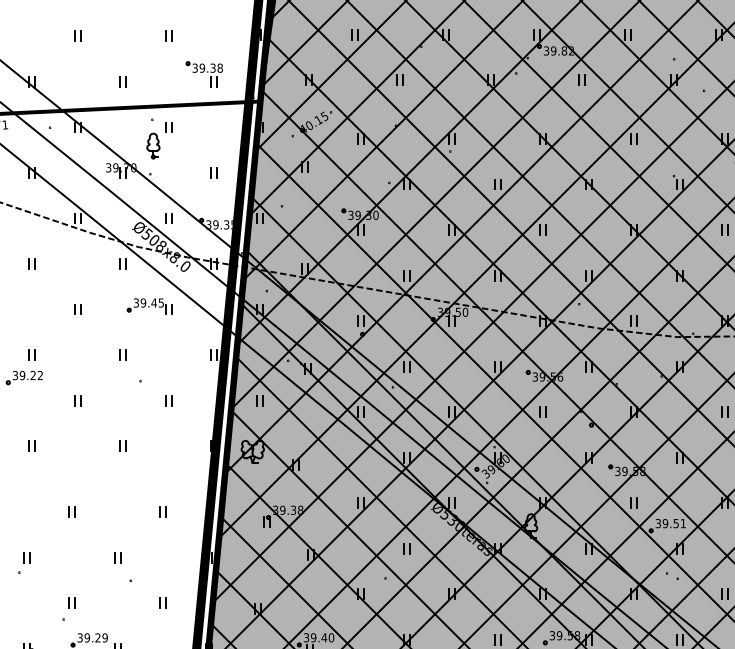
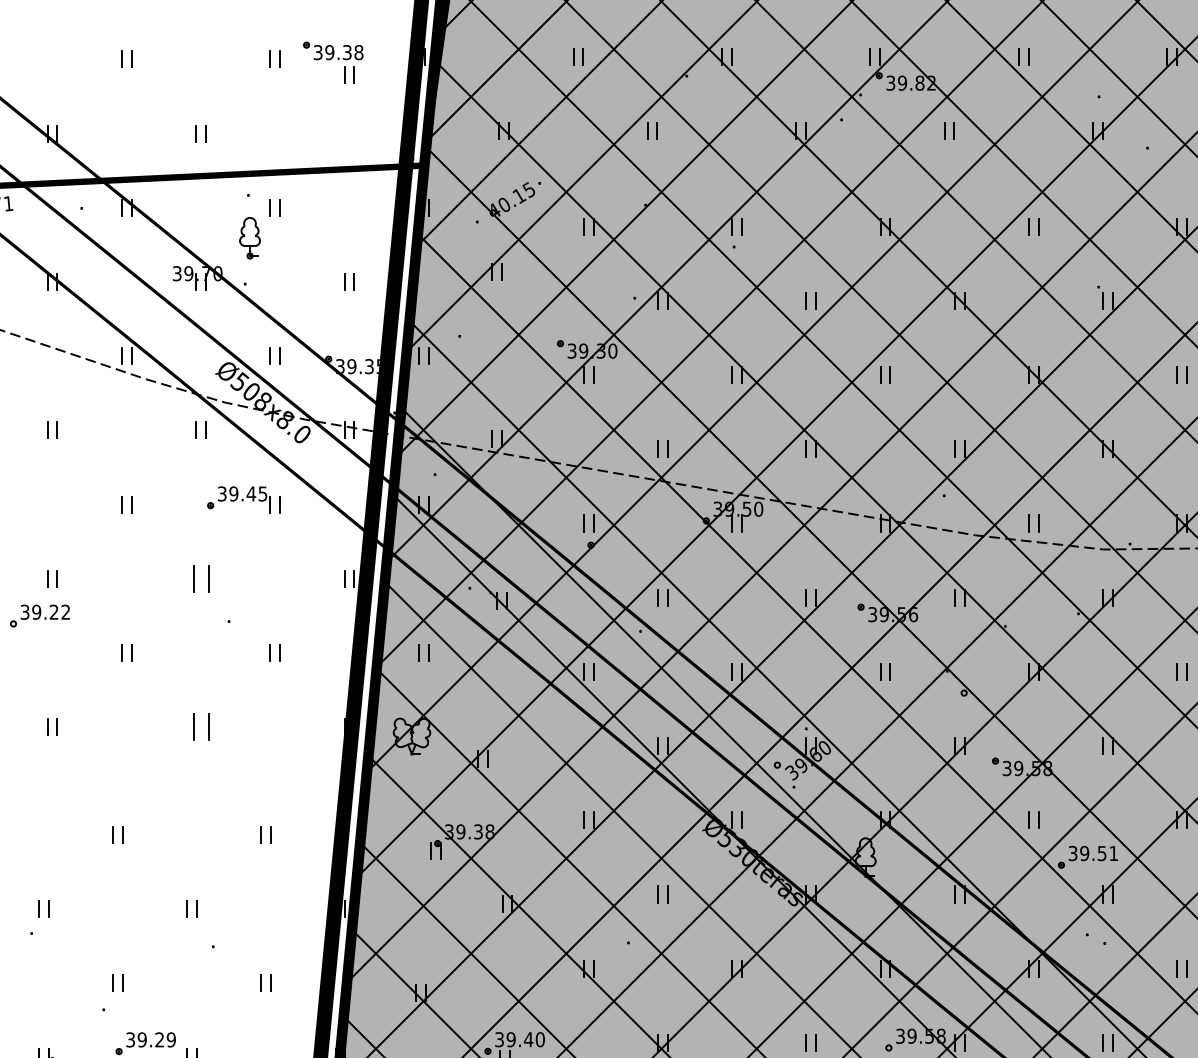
part: (203, 74) -> (331, 62), moved
part: (122, 354) -> (199, 577), size x1.6
part: (122, 445) -> (199, 726), size x1.6

